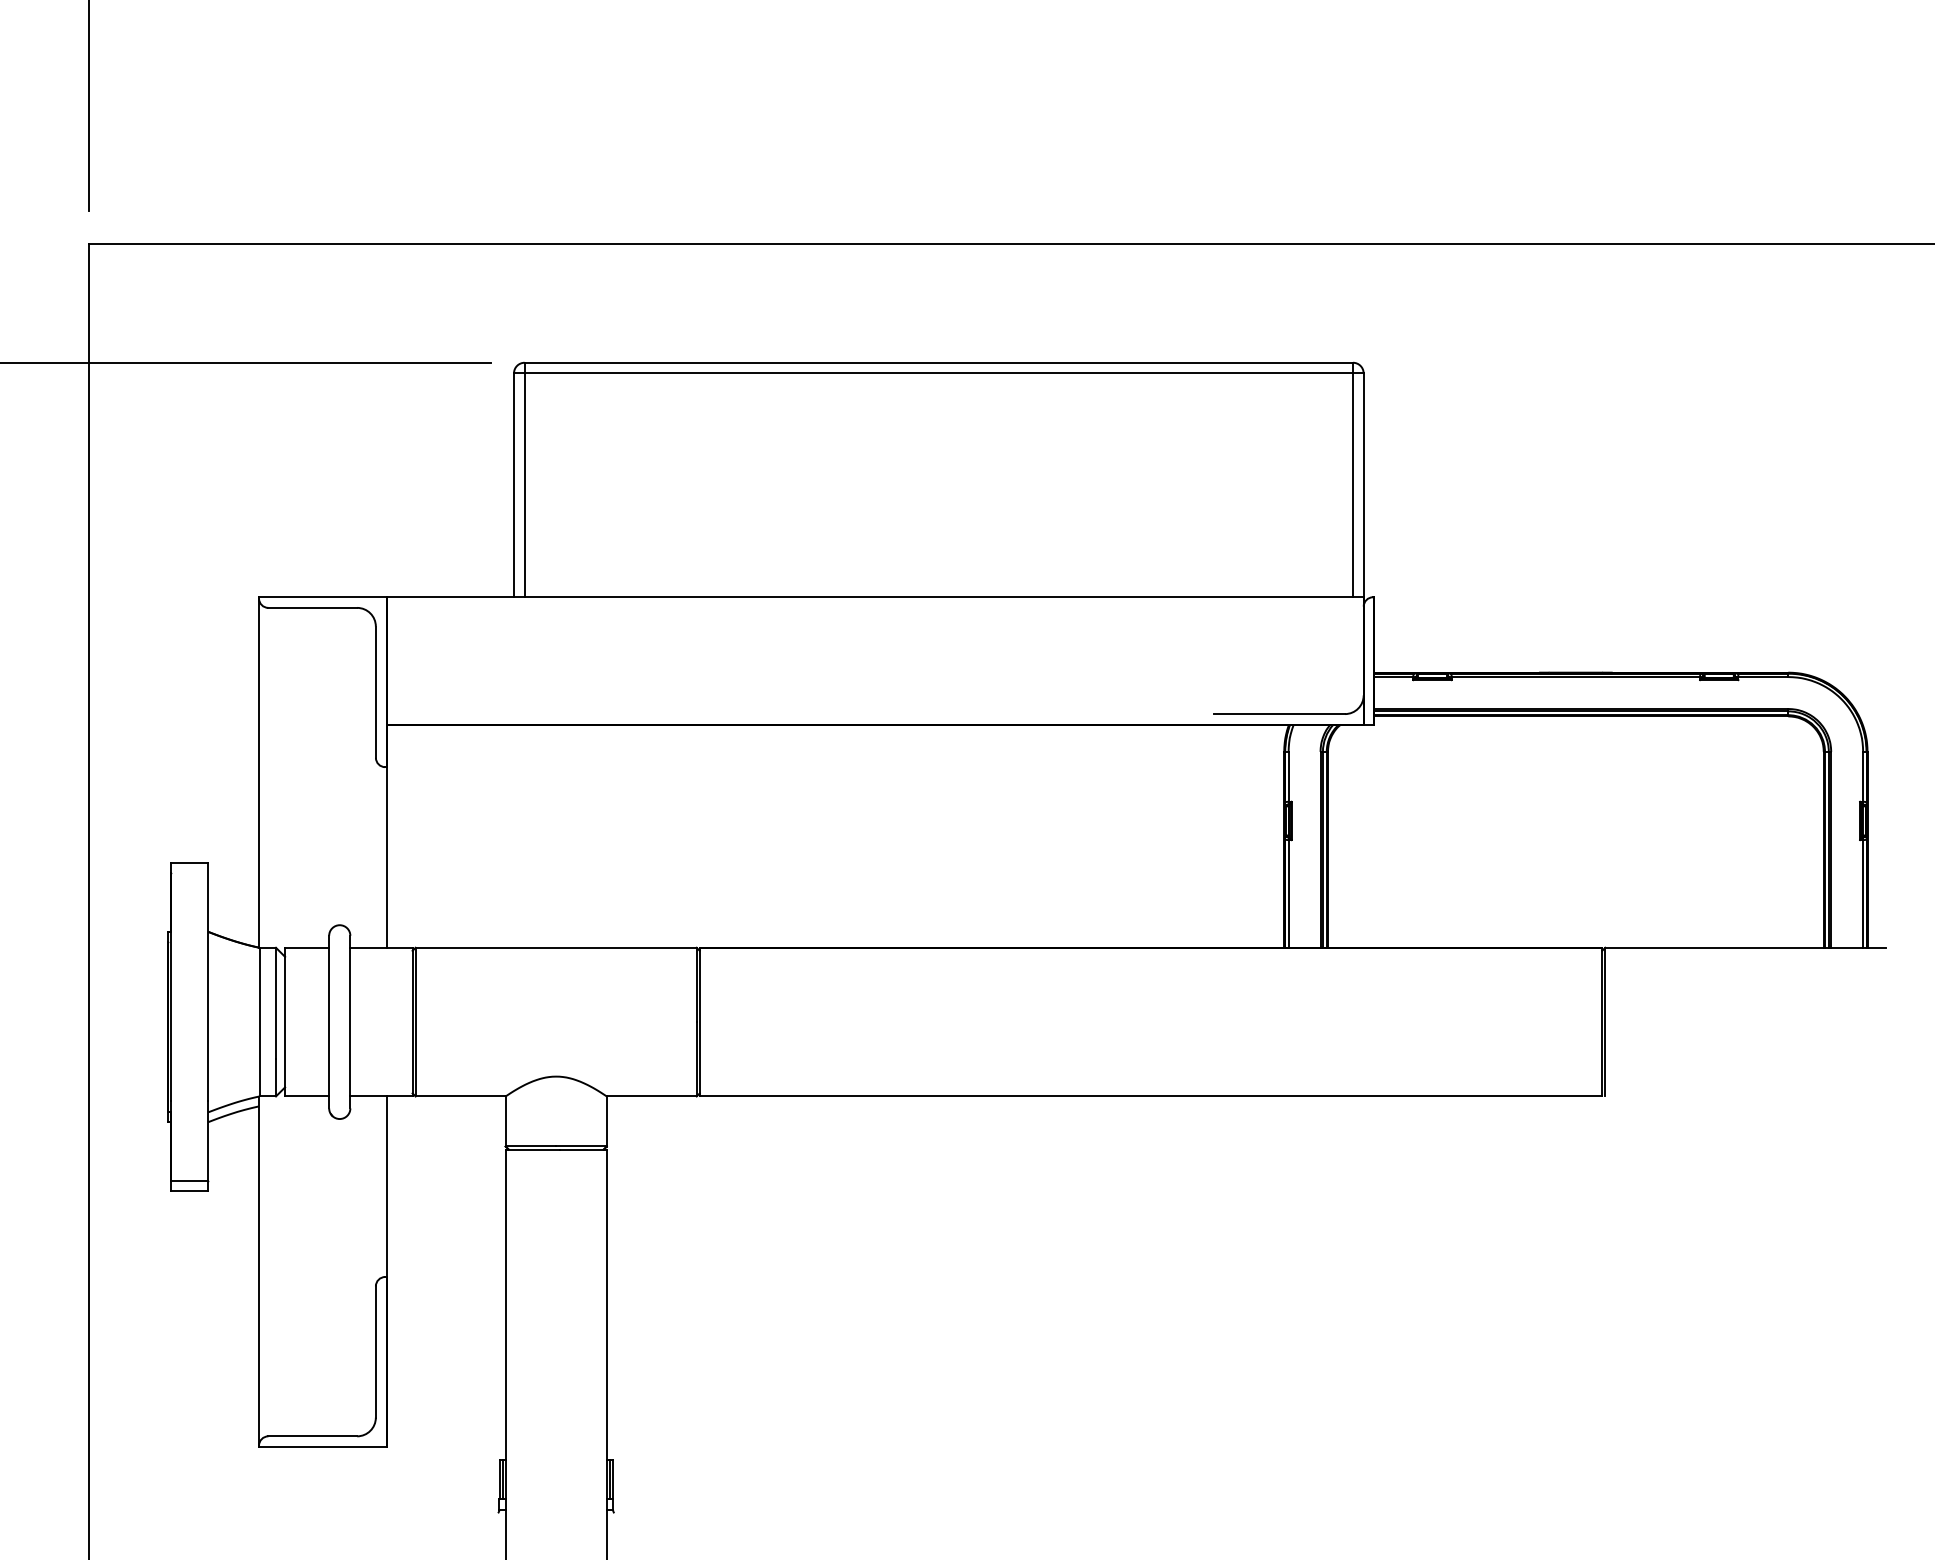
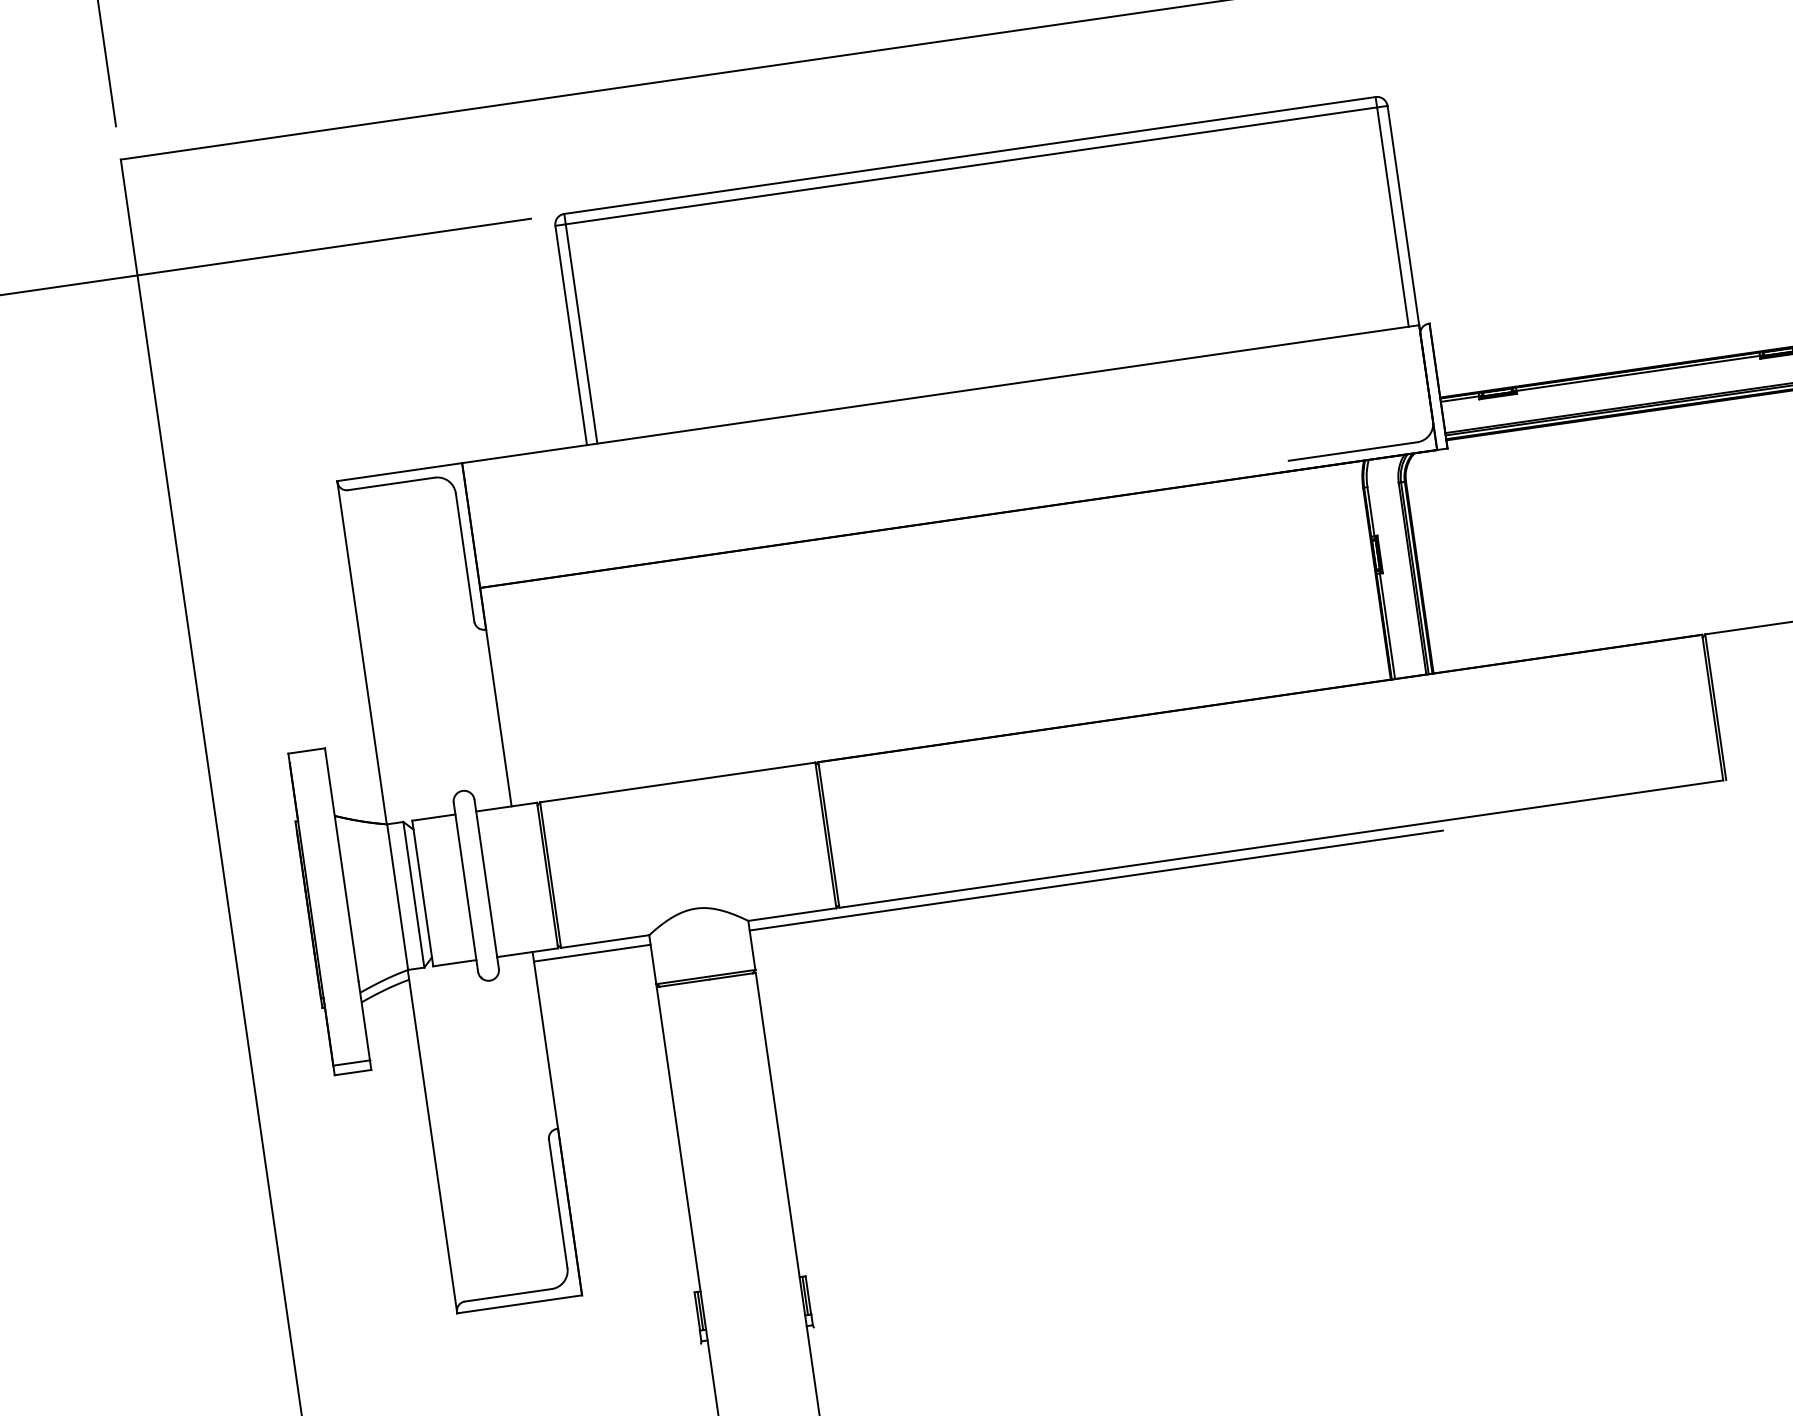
line: (445, 1106) -> (591, 953), added
line: (960, 1106) -> (1096, 880), added

